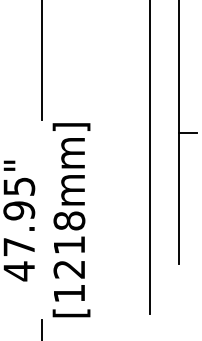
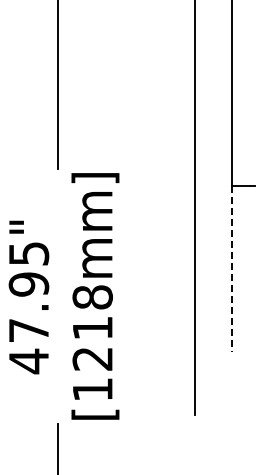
line: (179, 199) -> (232, 269), solid -> dashed

